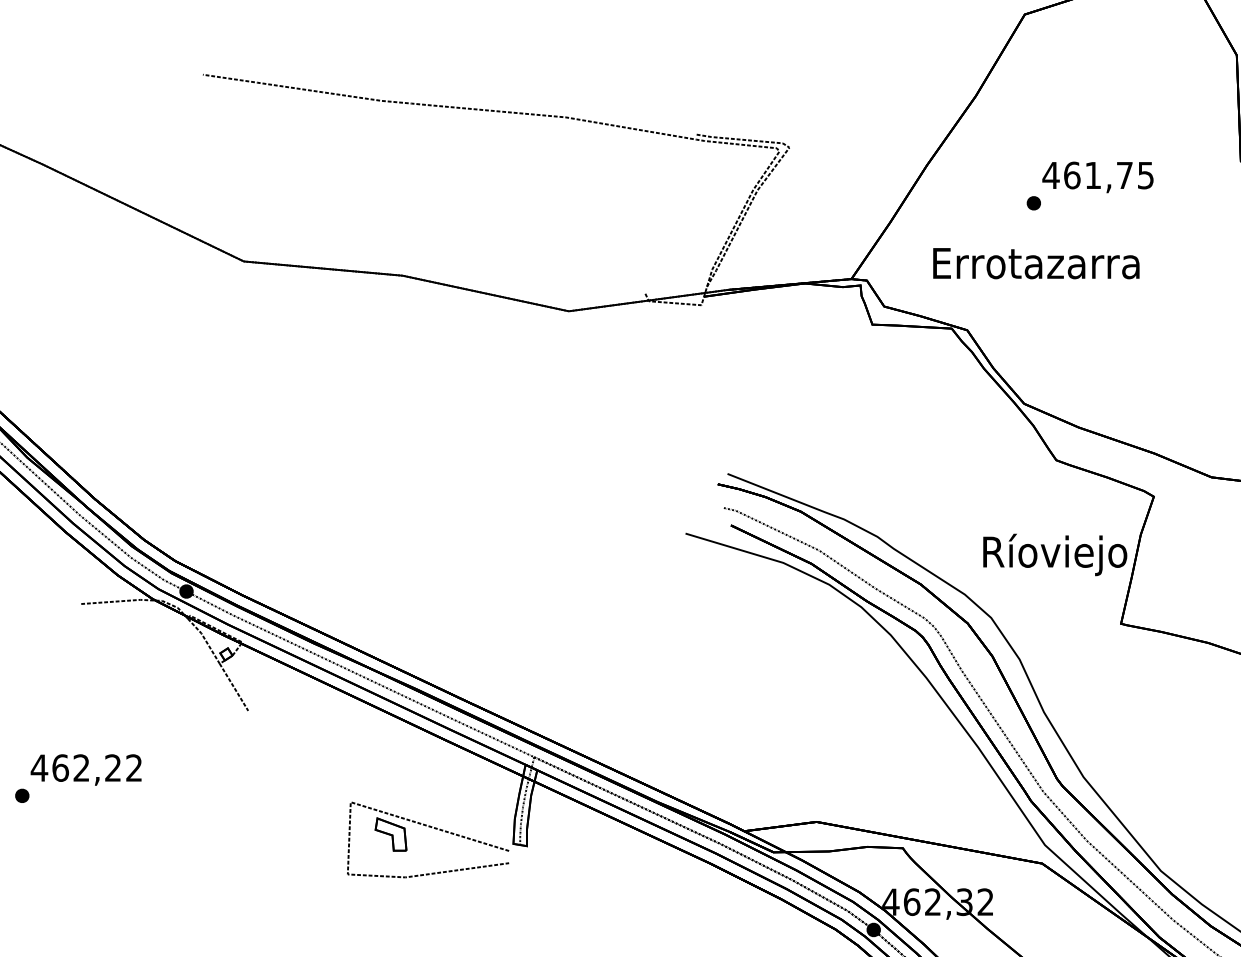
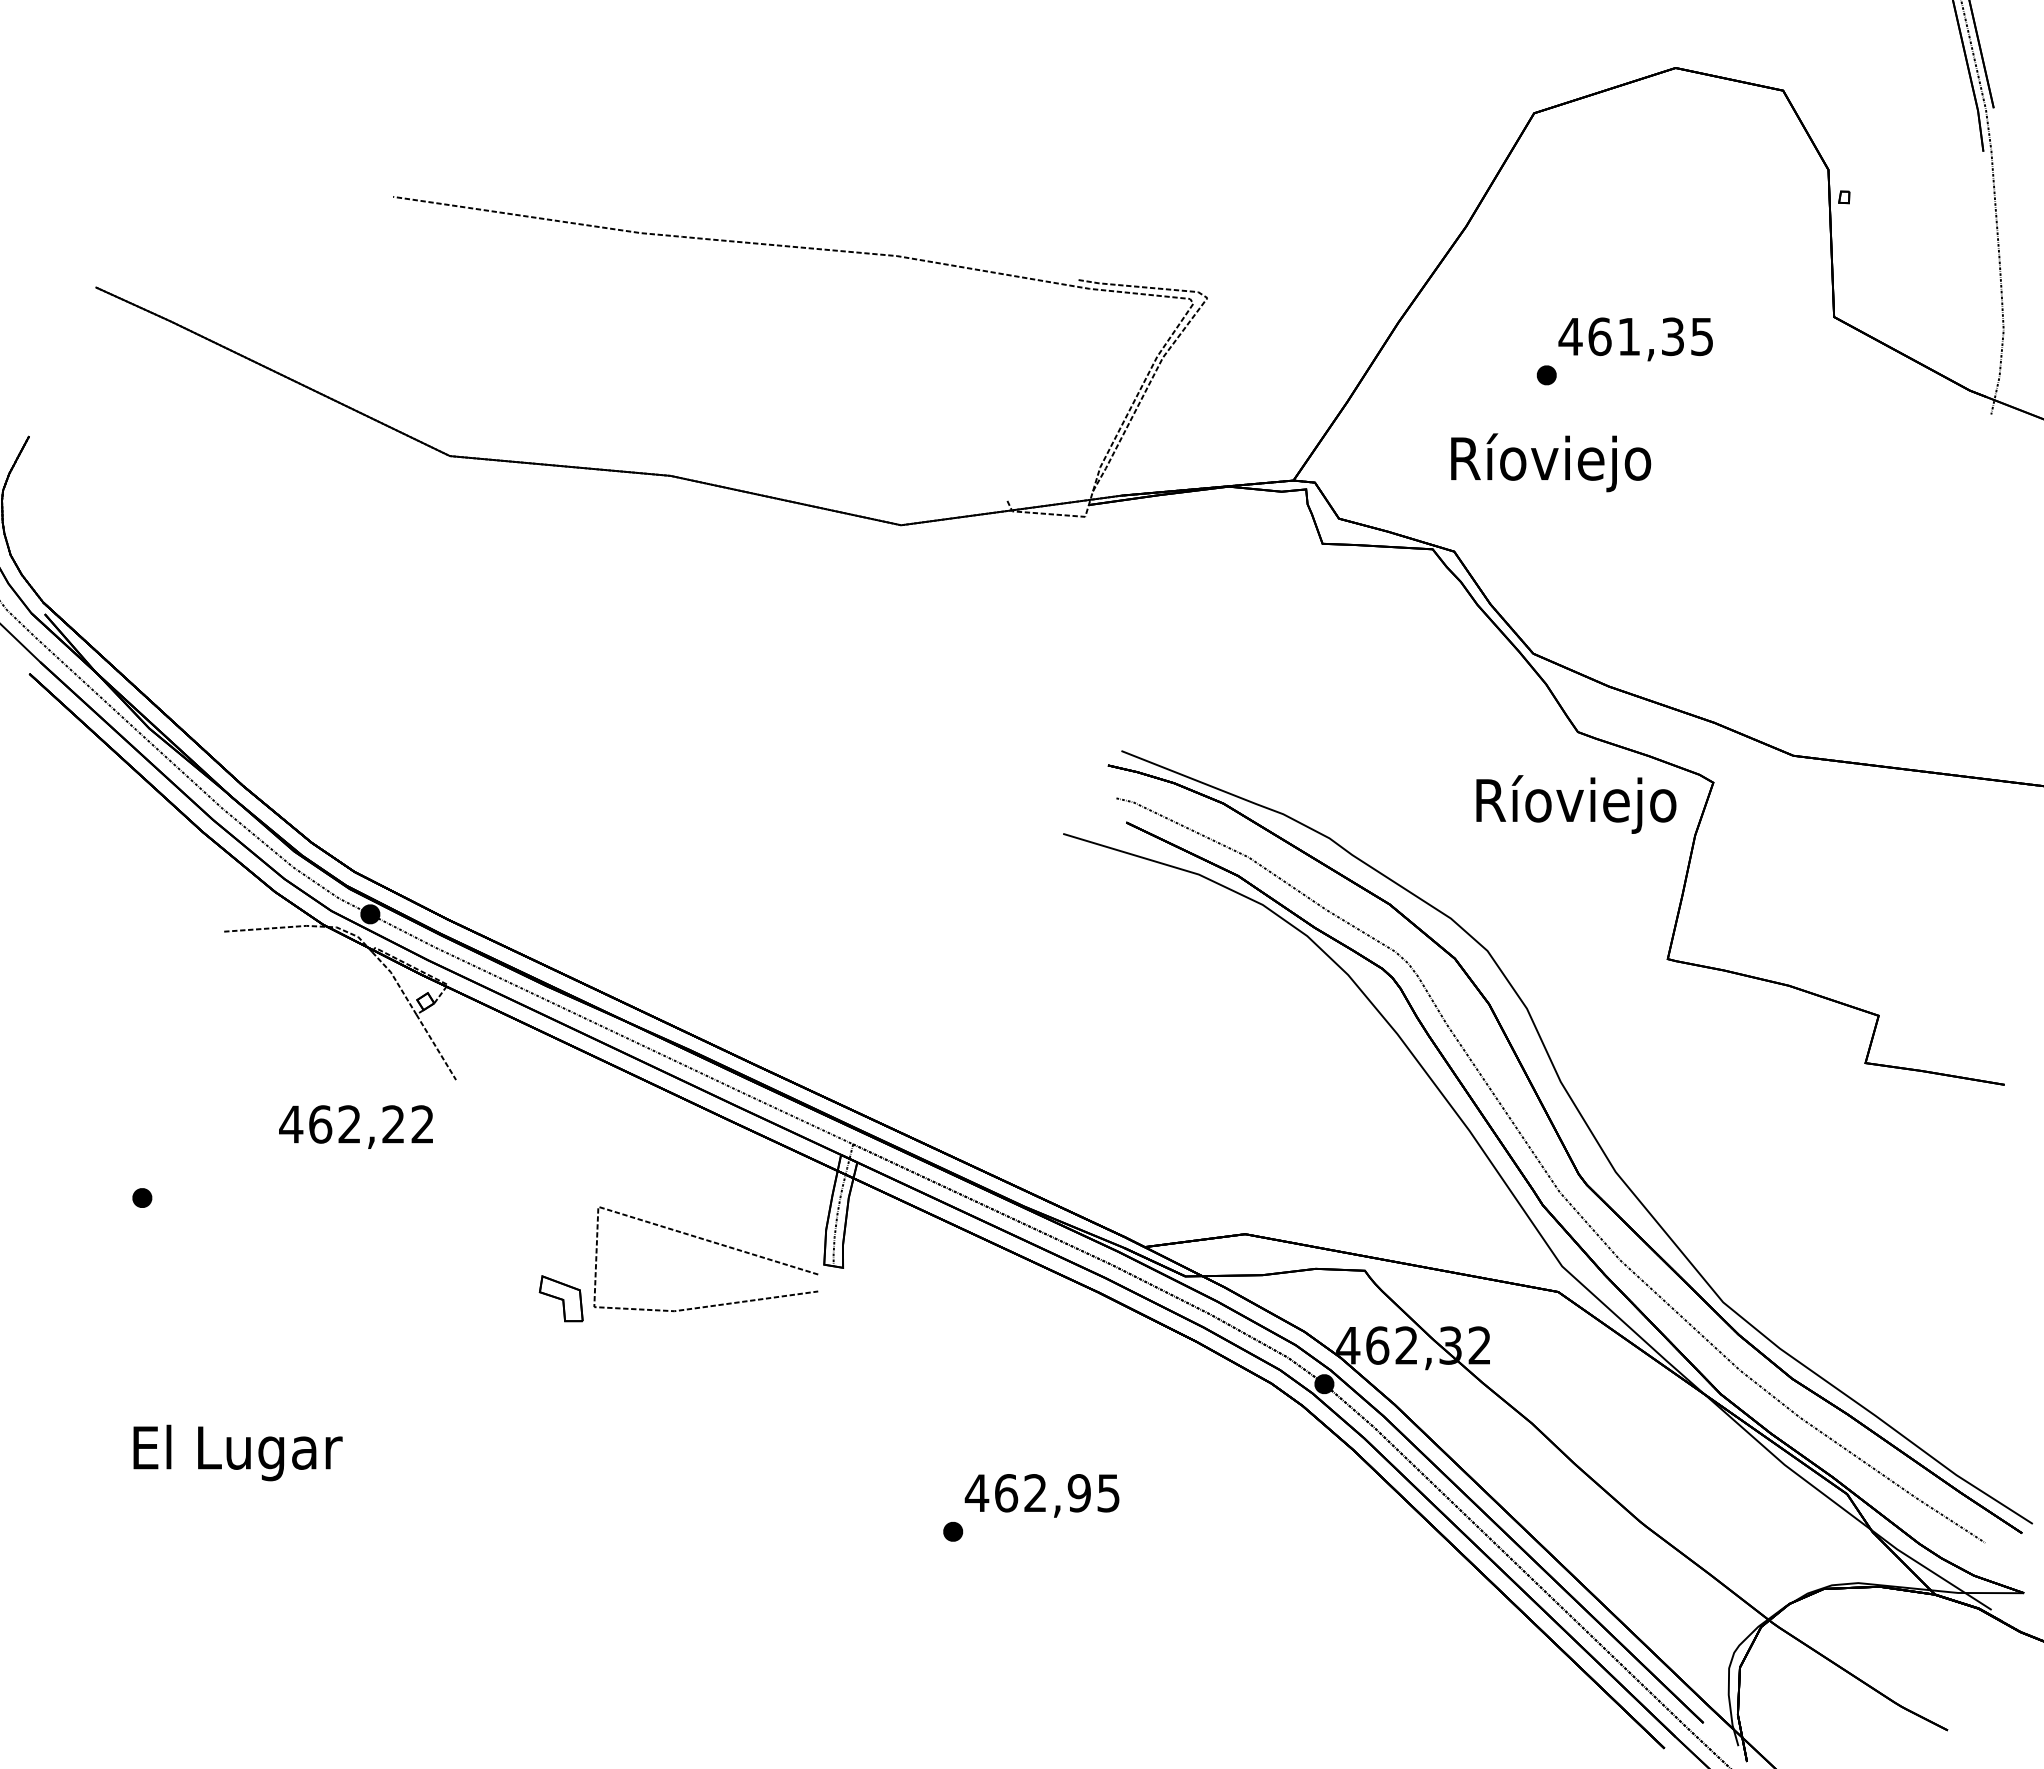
text: (1124, 175) -> (1672, 336), 461,75 -> 461,35
text: (1036, 266) -> (1550, 462), Errotazarra -> Ríoviejo
text: (1055, 554) -> (1576, 804), moved
text: (85, 769) -> (355, 1126), moved
part: (390, 834) -> (560, 1298), moved

